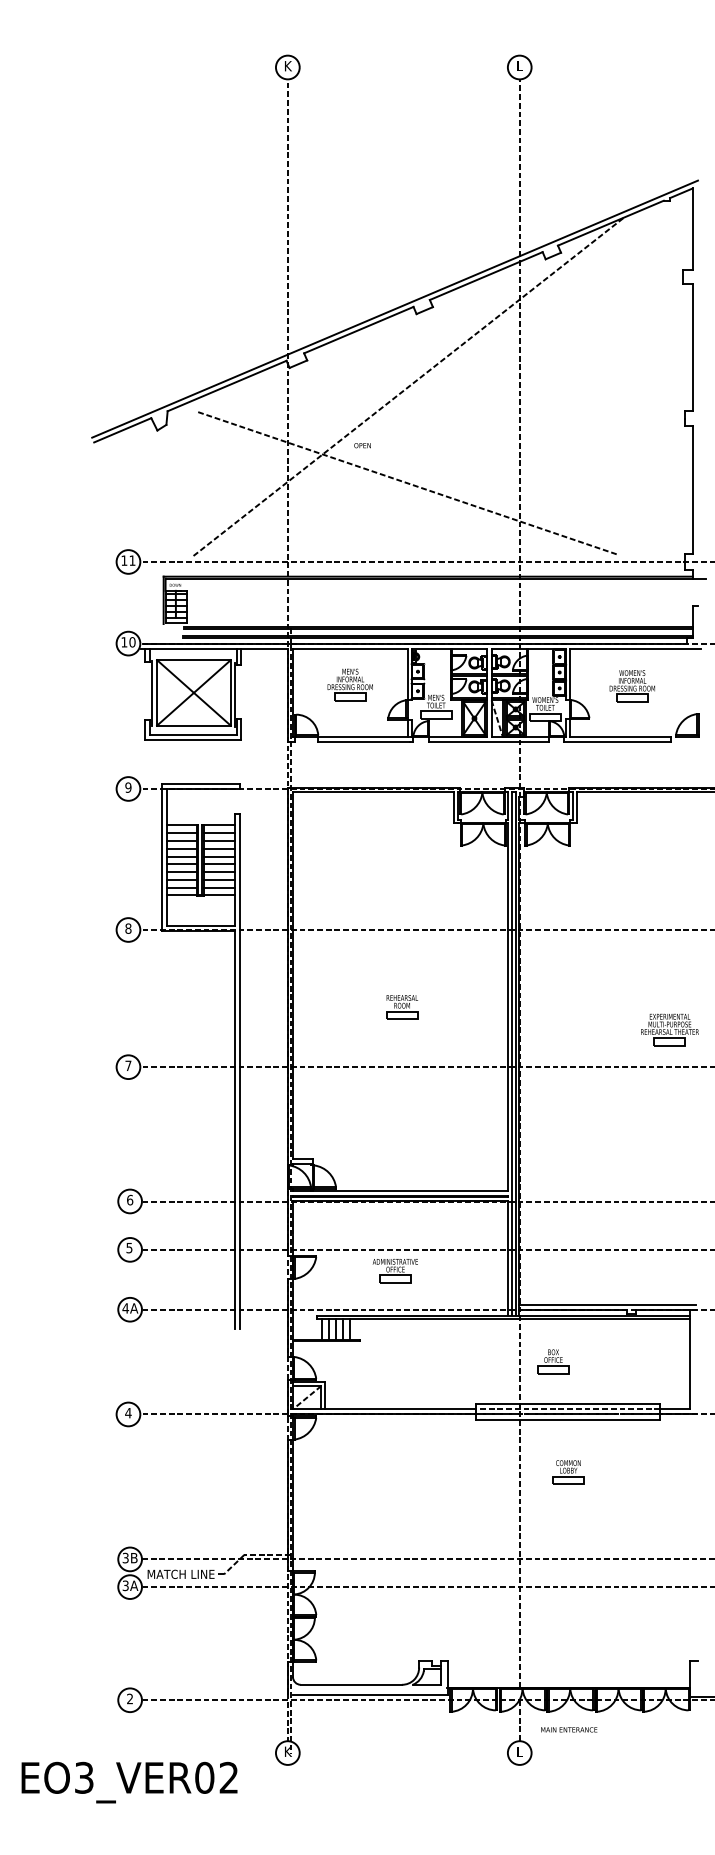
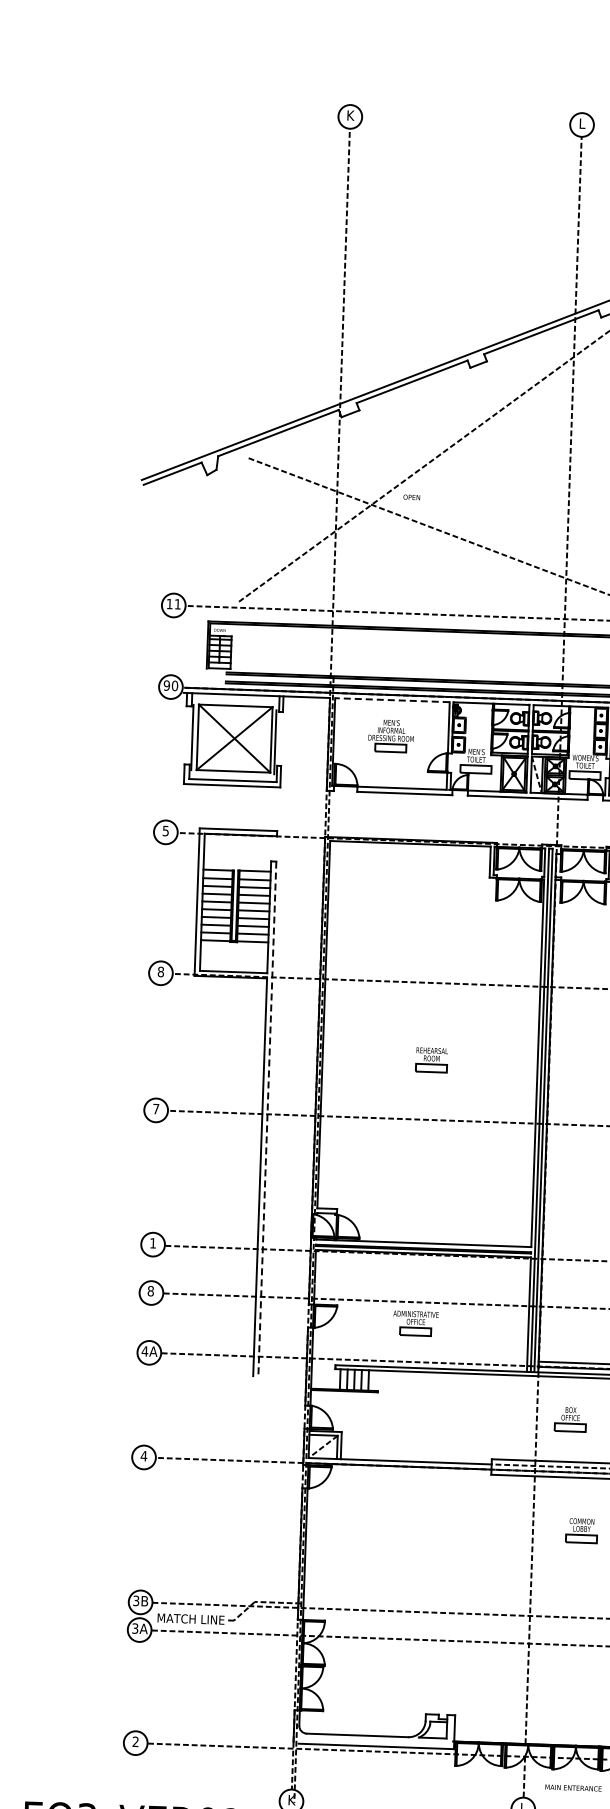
text: (124, 642) -> (167, 685), 10 -> 90
line: (349, 648) -> (391, 699), solid -> dashed
text: (128, 787) -> (165, 830), 9 -> 5
line: (239, 1071) -> (266, 1118), solid -> dashed
text: (130, 1199) -> (153, 1242), 6 -> 1
text: (129, 1247) -> (150, 1290), 5 -> 8

